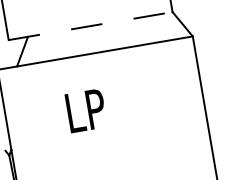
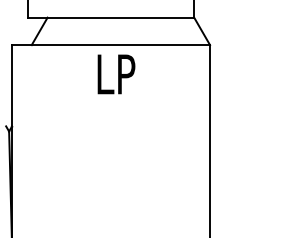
line: (91, 25) -> (111, 17), dashed -> solid
text: (86, 110) -> (116, 74), moved

